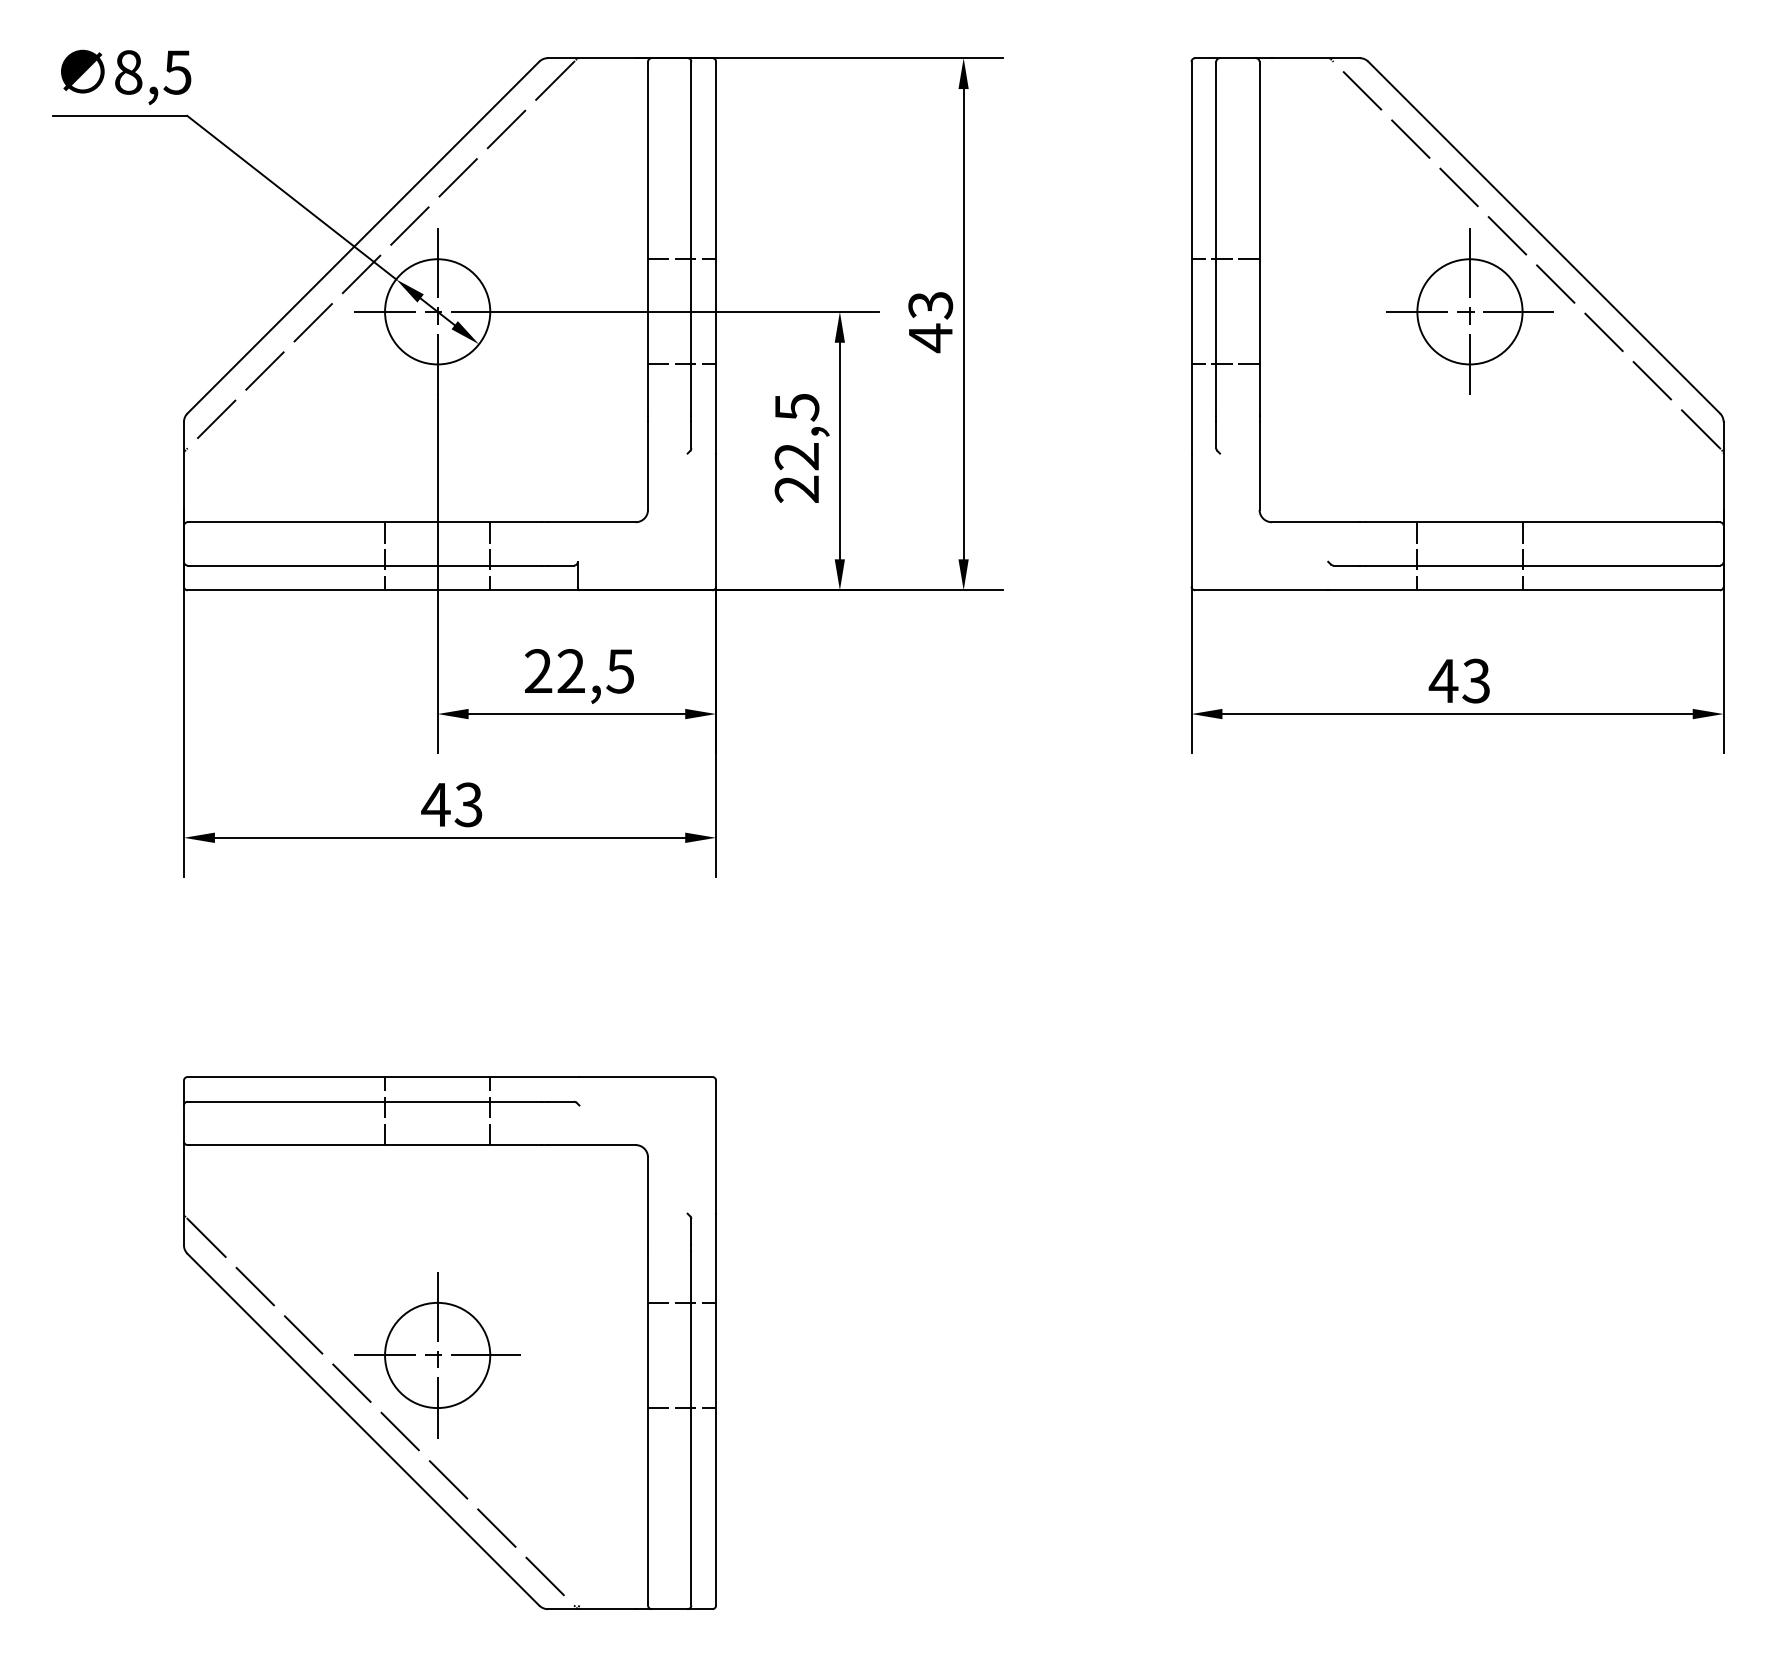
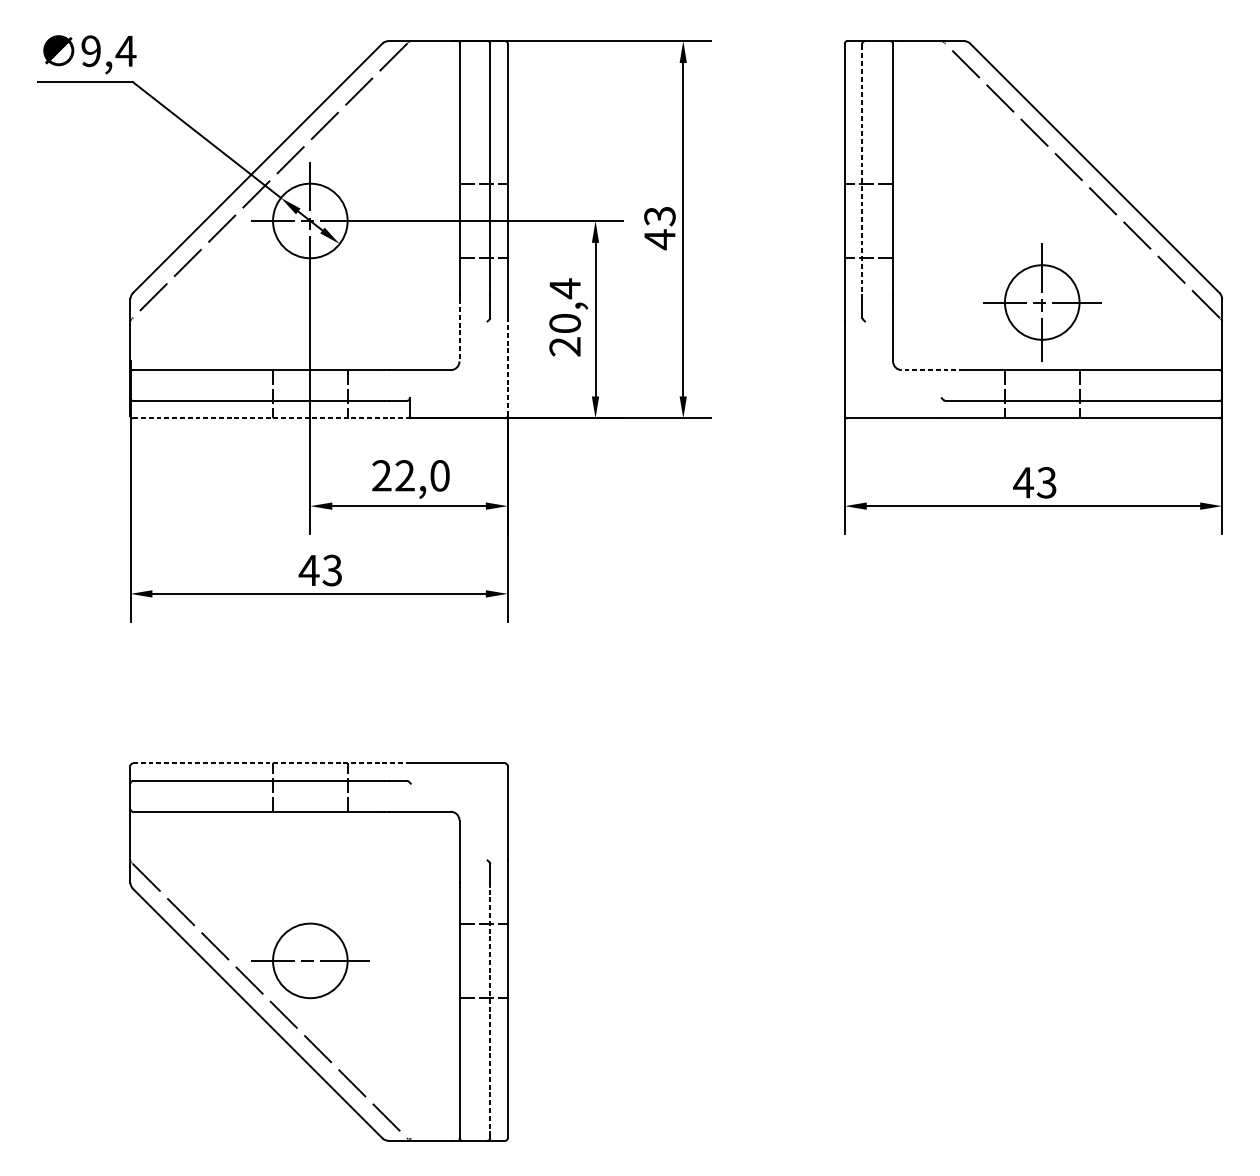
text: (153, 72) -> (108, 51), 8,5 -> 9,4
line: (1216, 240) -> (862, 170), solid -> dashed
part: (1469, 311) -> (1041, 302), moved
text: (796, 431) -> (564, 305), 22,5 -> 20,4
line: (648, 466) -> (459, 330), solid -> dashed
line: (716, 520) -> (508, 368), solid -> dashed
line: (1315, 522) -> (932, 370), solid -> dashed
line: (383, 590) -> (271, 418), solid -> dashed
text: (620, 671) -> (439, 475), 22,5 -> 22,0
line: (383, 1077) -> (271, 763), solid -> dashed
line: (437, 1355) -> (310, 960), removed
line: (691, 1427) -> (490, 1011), solid -> dashed

